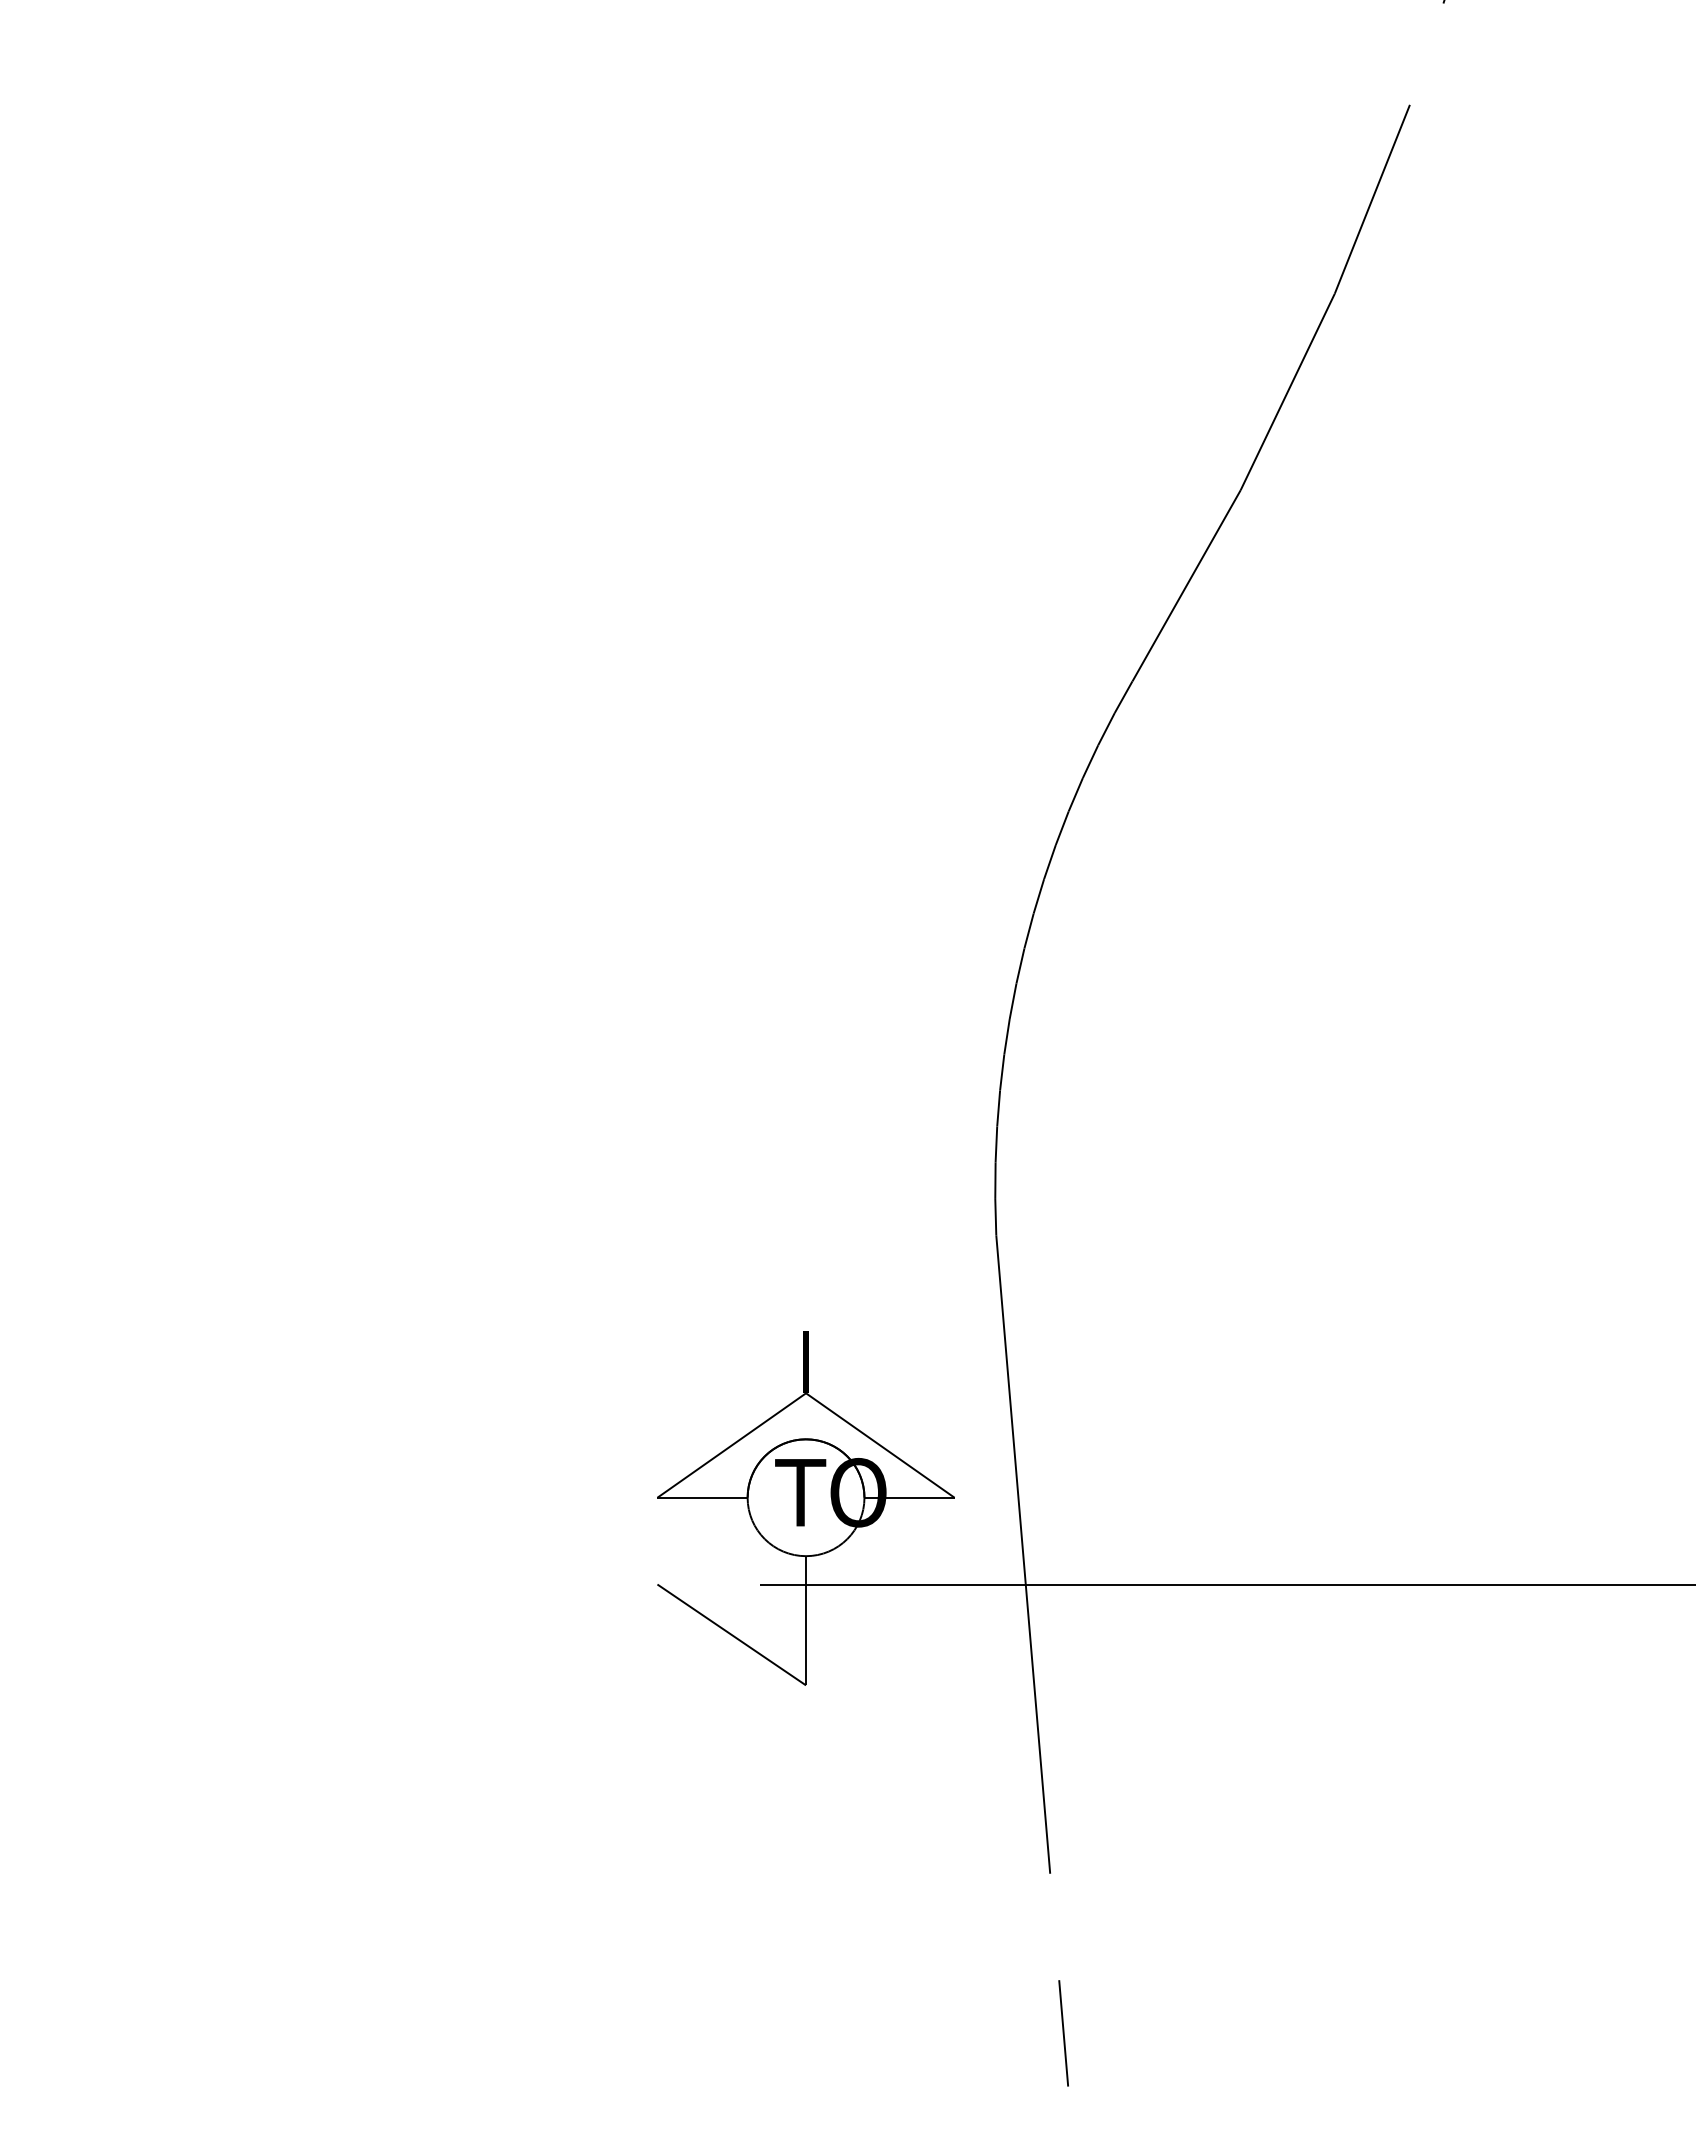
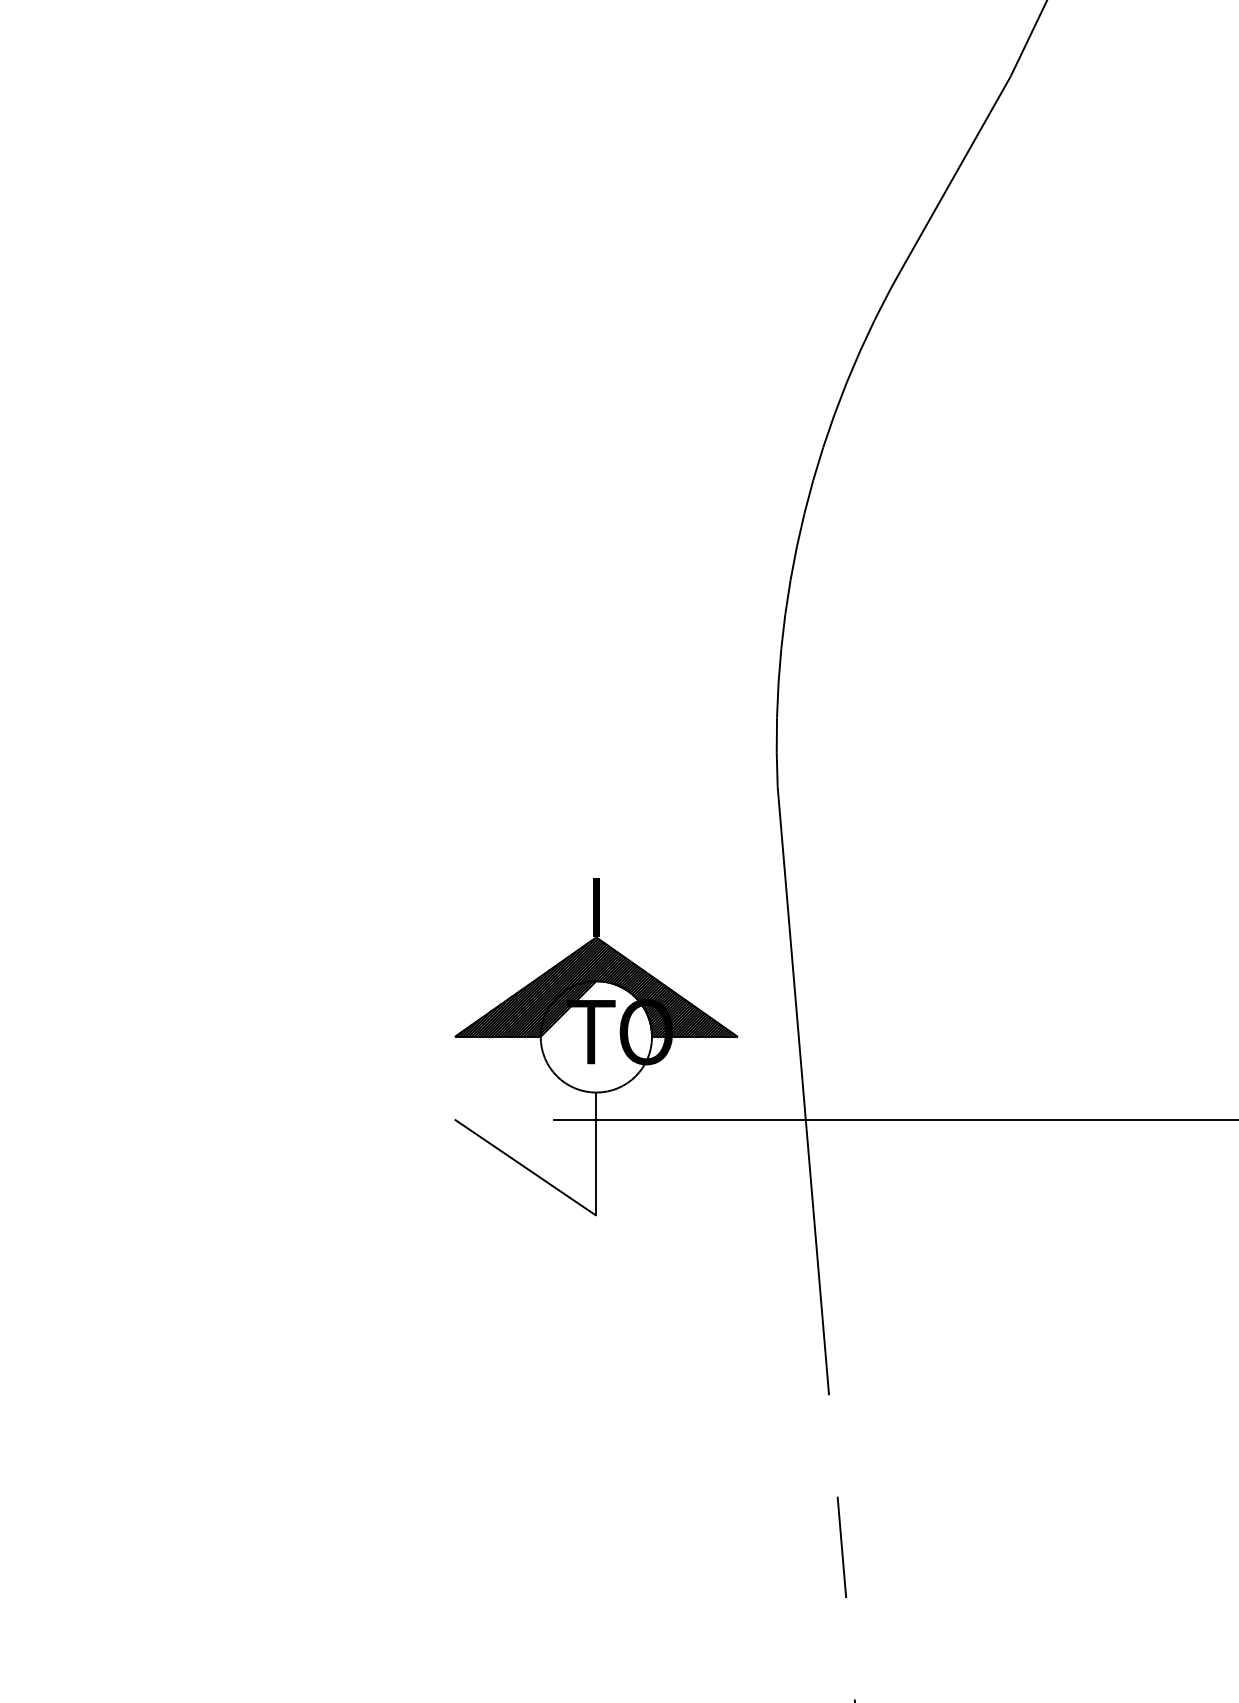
hatch: (806, 1445) -> (596, 987), added

